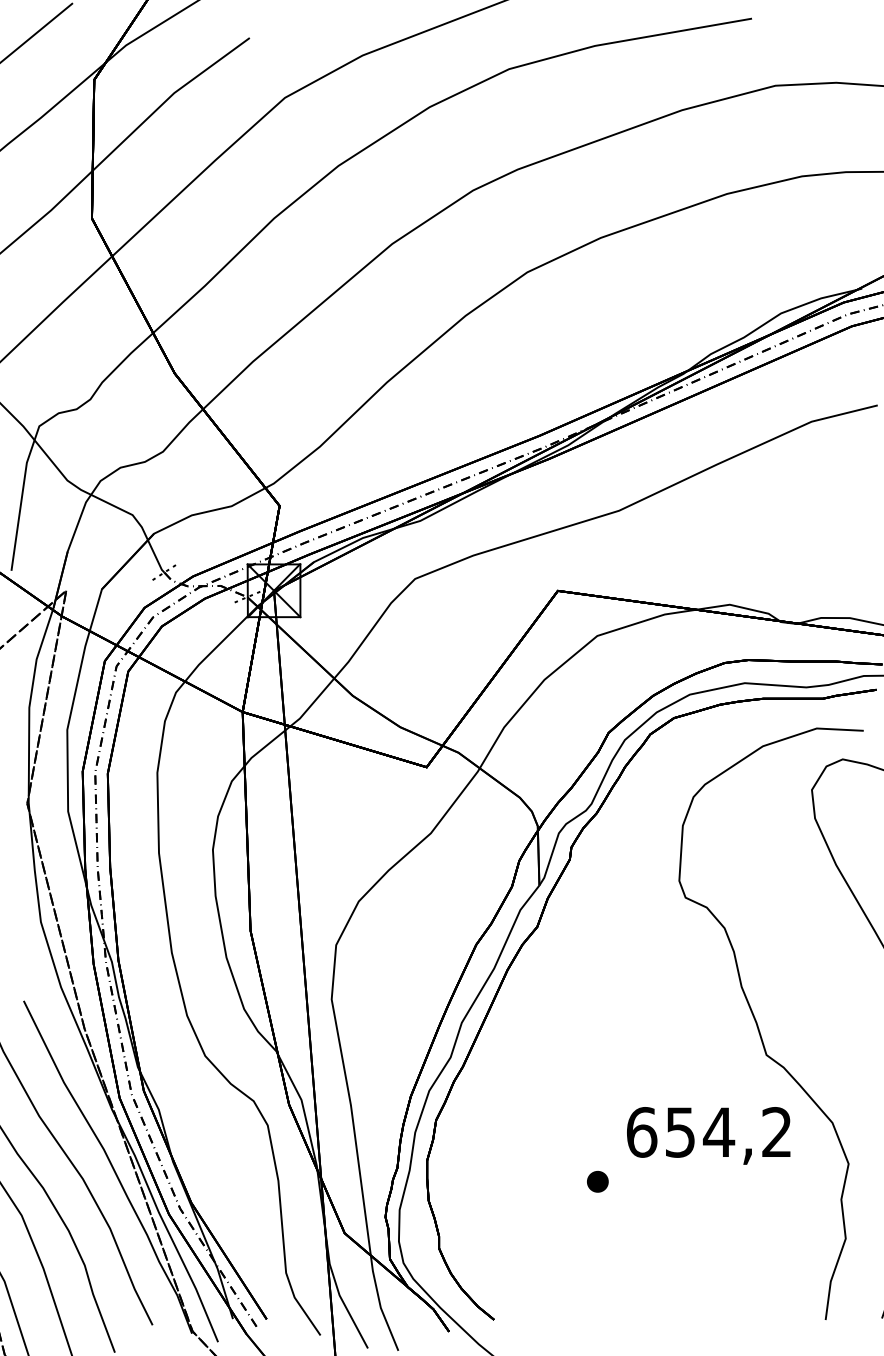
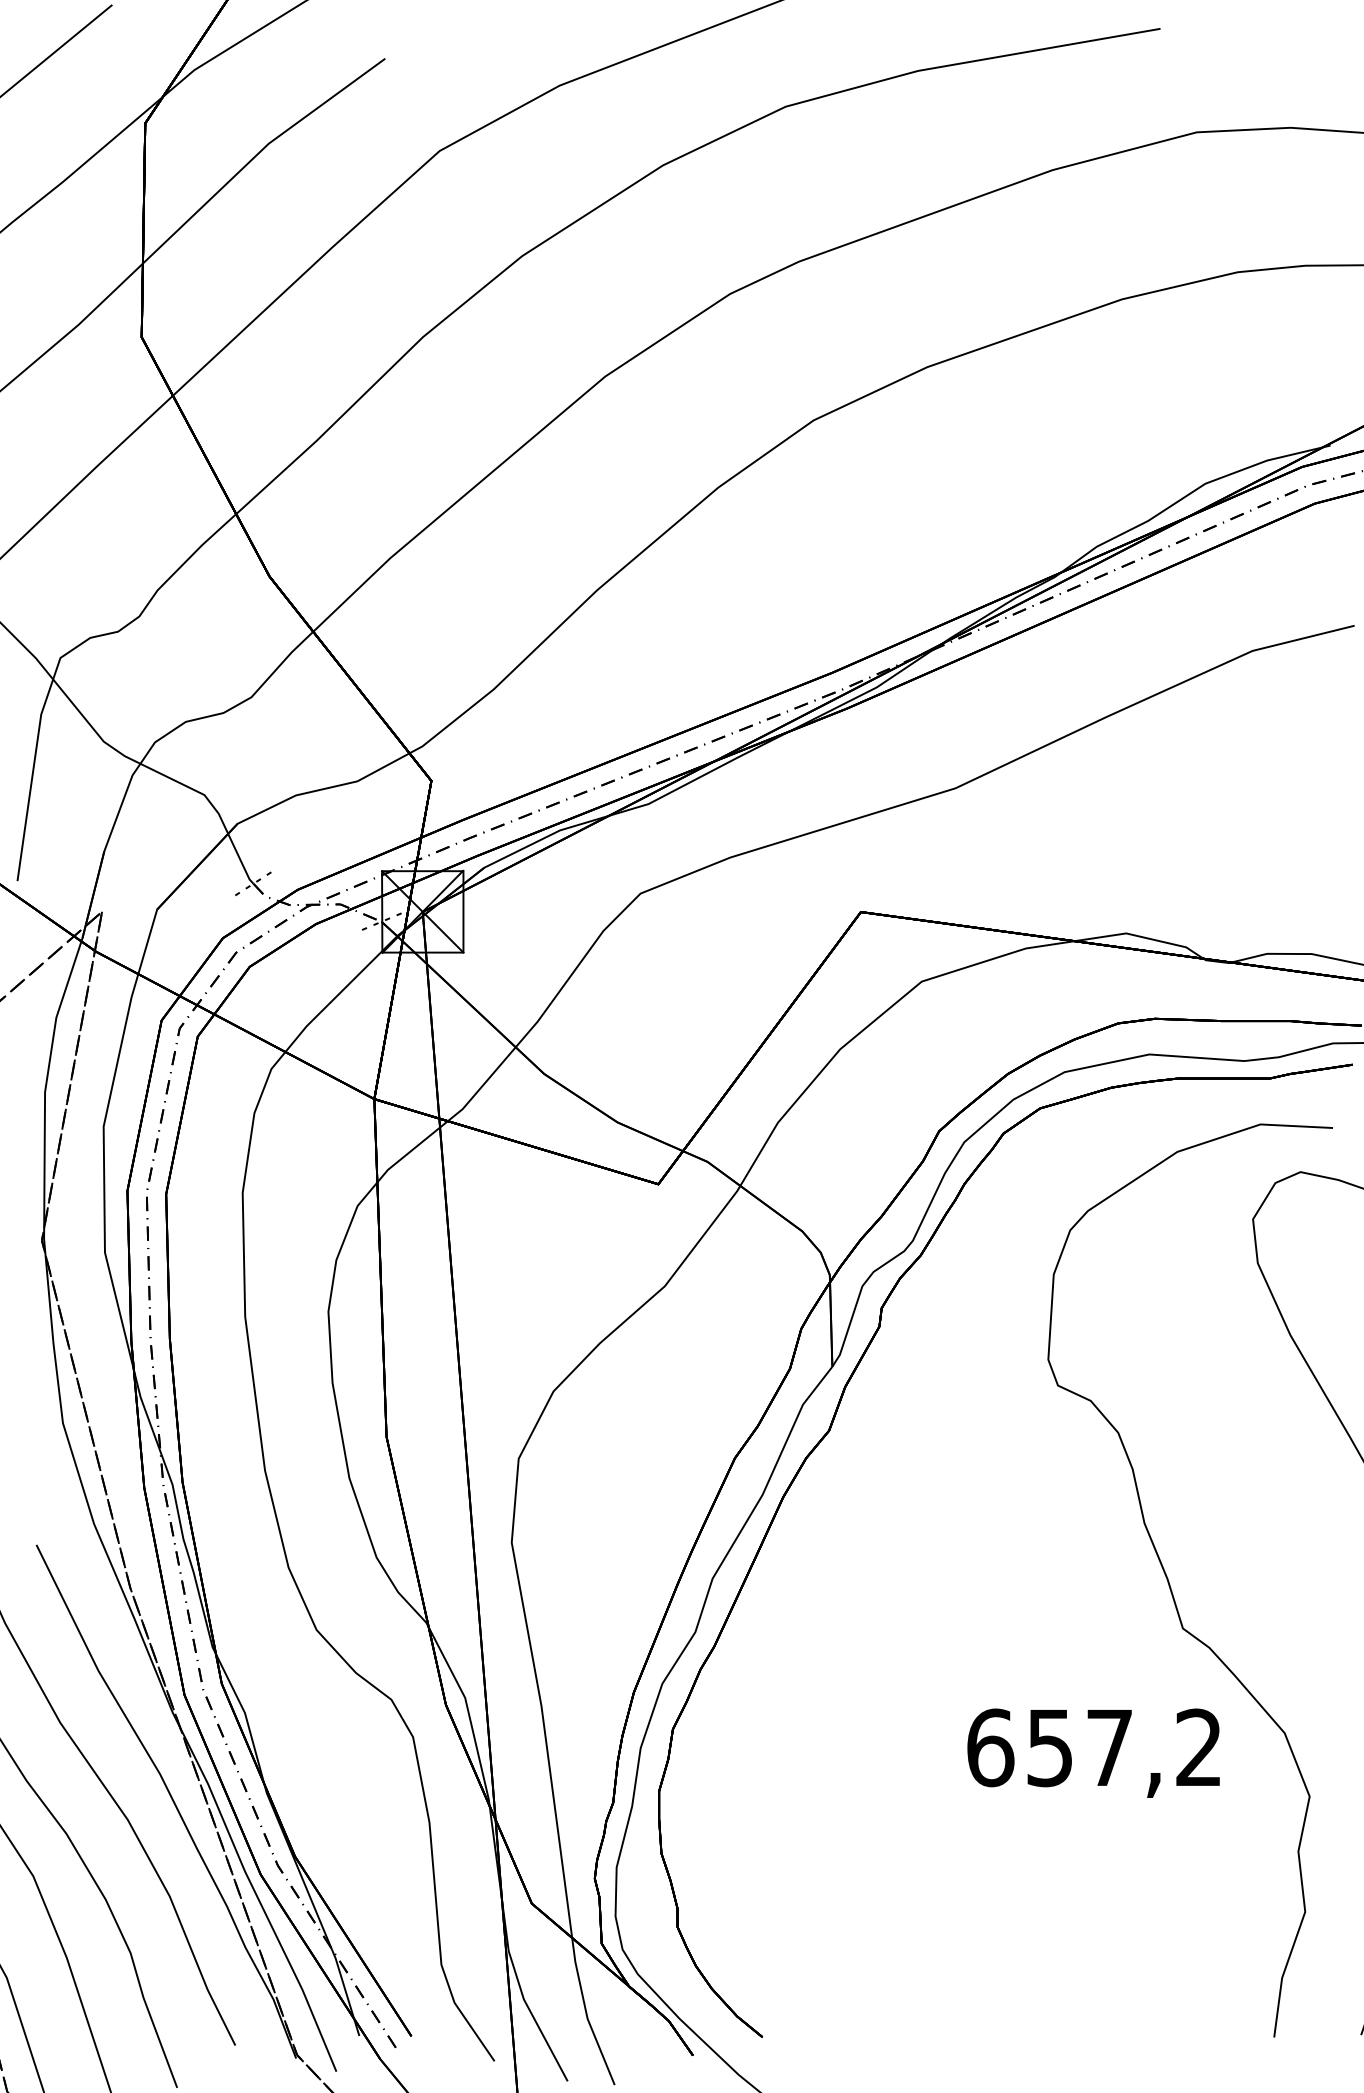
text: (719, 1131) -> (1110, 1746), 654,2 -> 657,2
part: (597, 1181) -> (922, 1823), removed

